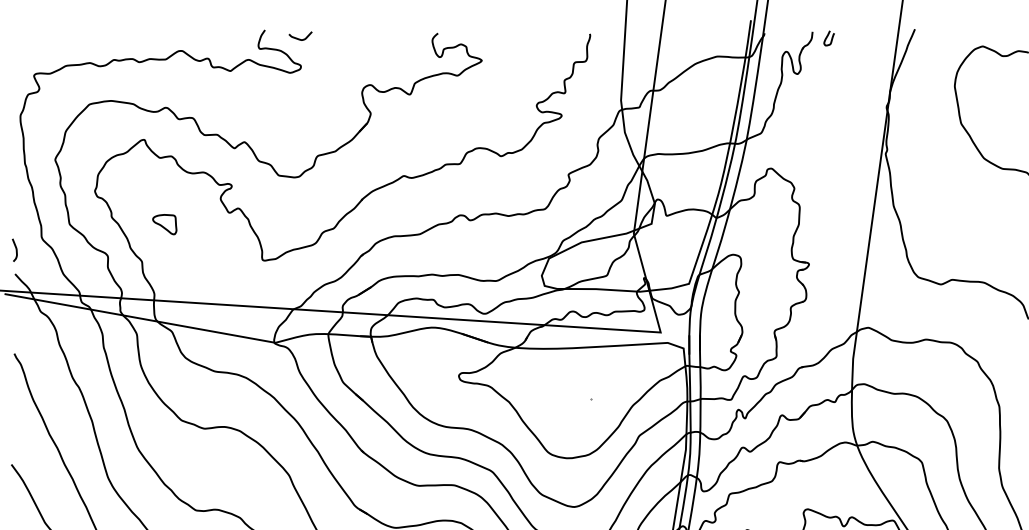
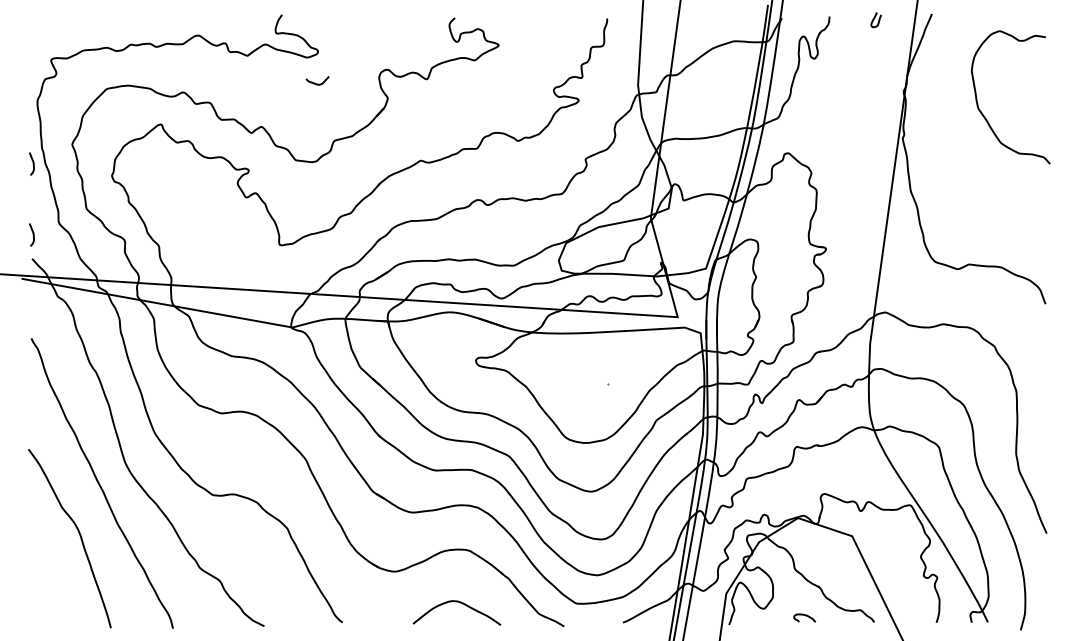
curve: (827, 37) -> (874, 19), moved
curve: (300, 38) -> (317, 83), moved
curve: (15, 178) -> (32, 163), added
part: (164, 223) -> (181, 208), removed

